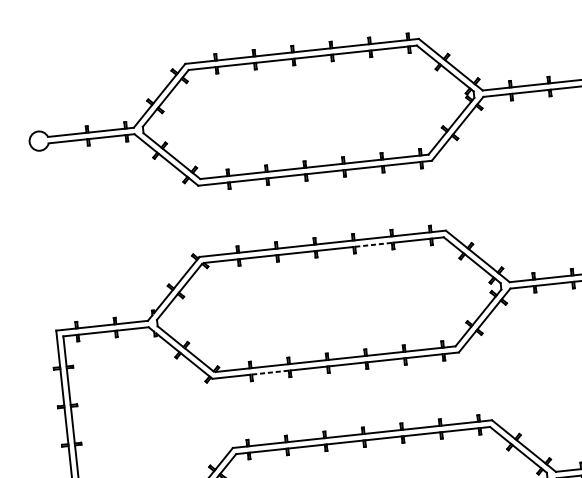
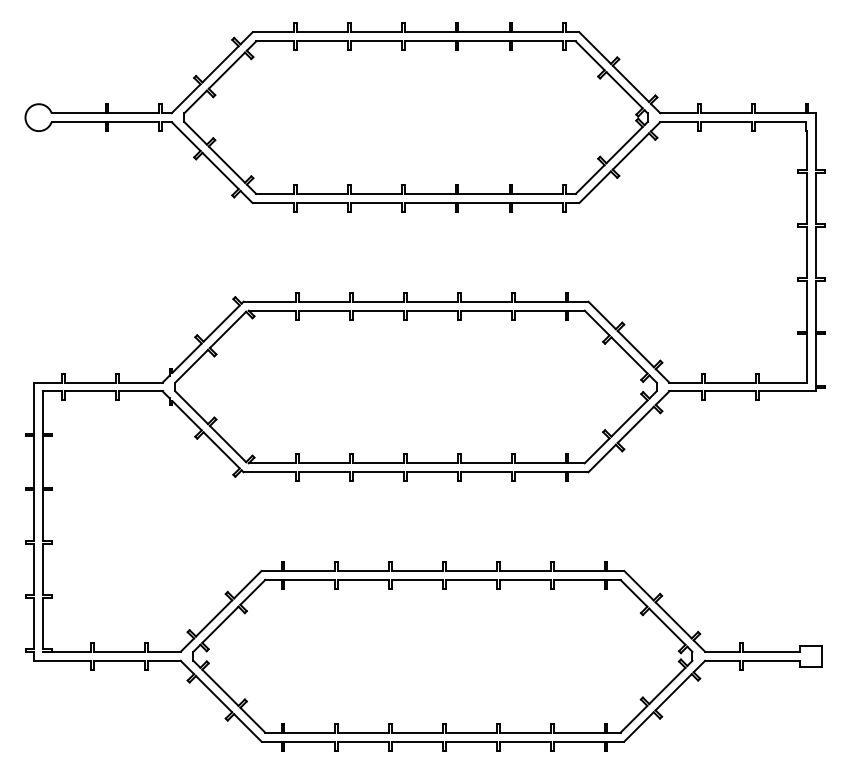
line: (373, 244) -> (486, 310), dashed -> solid
line: (270, 372) -> (324, 472), dashed -> solid

